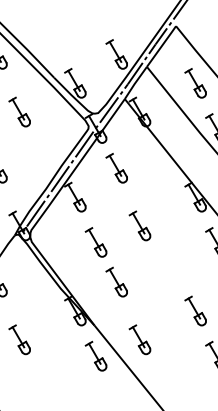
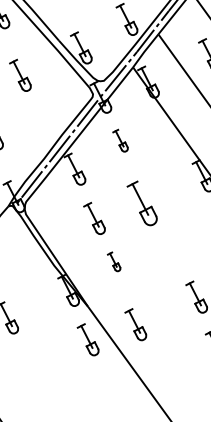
part: (116, 168) -> (120, 140), size x0.7
part: (139, 225) -> (141, 202), size x1.4
part: (116, 281) -> (114, 261), size x0.6

